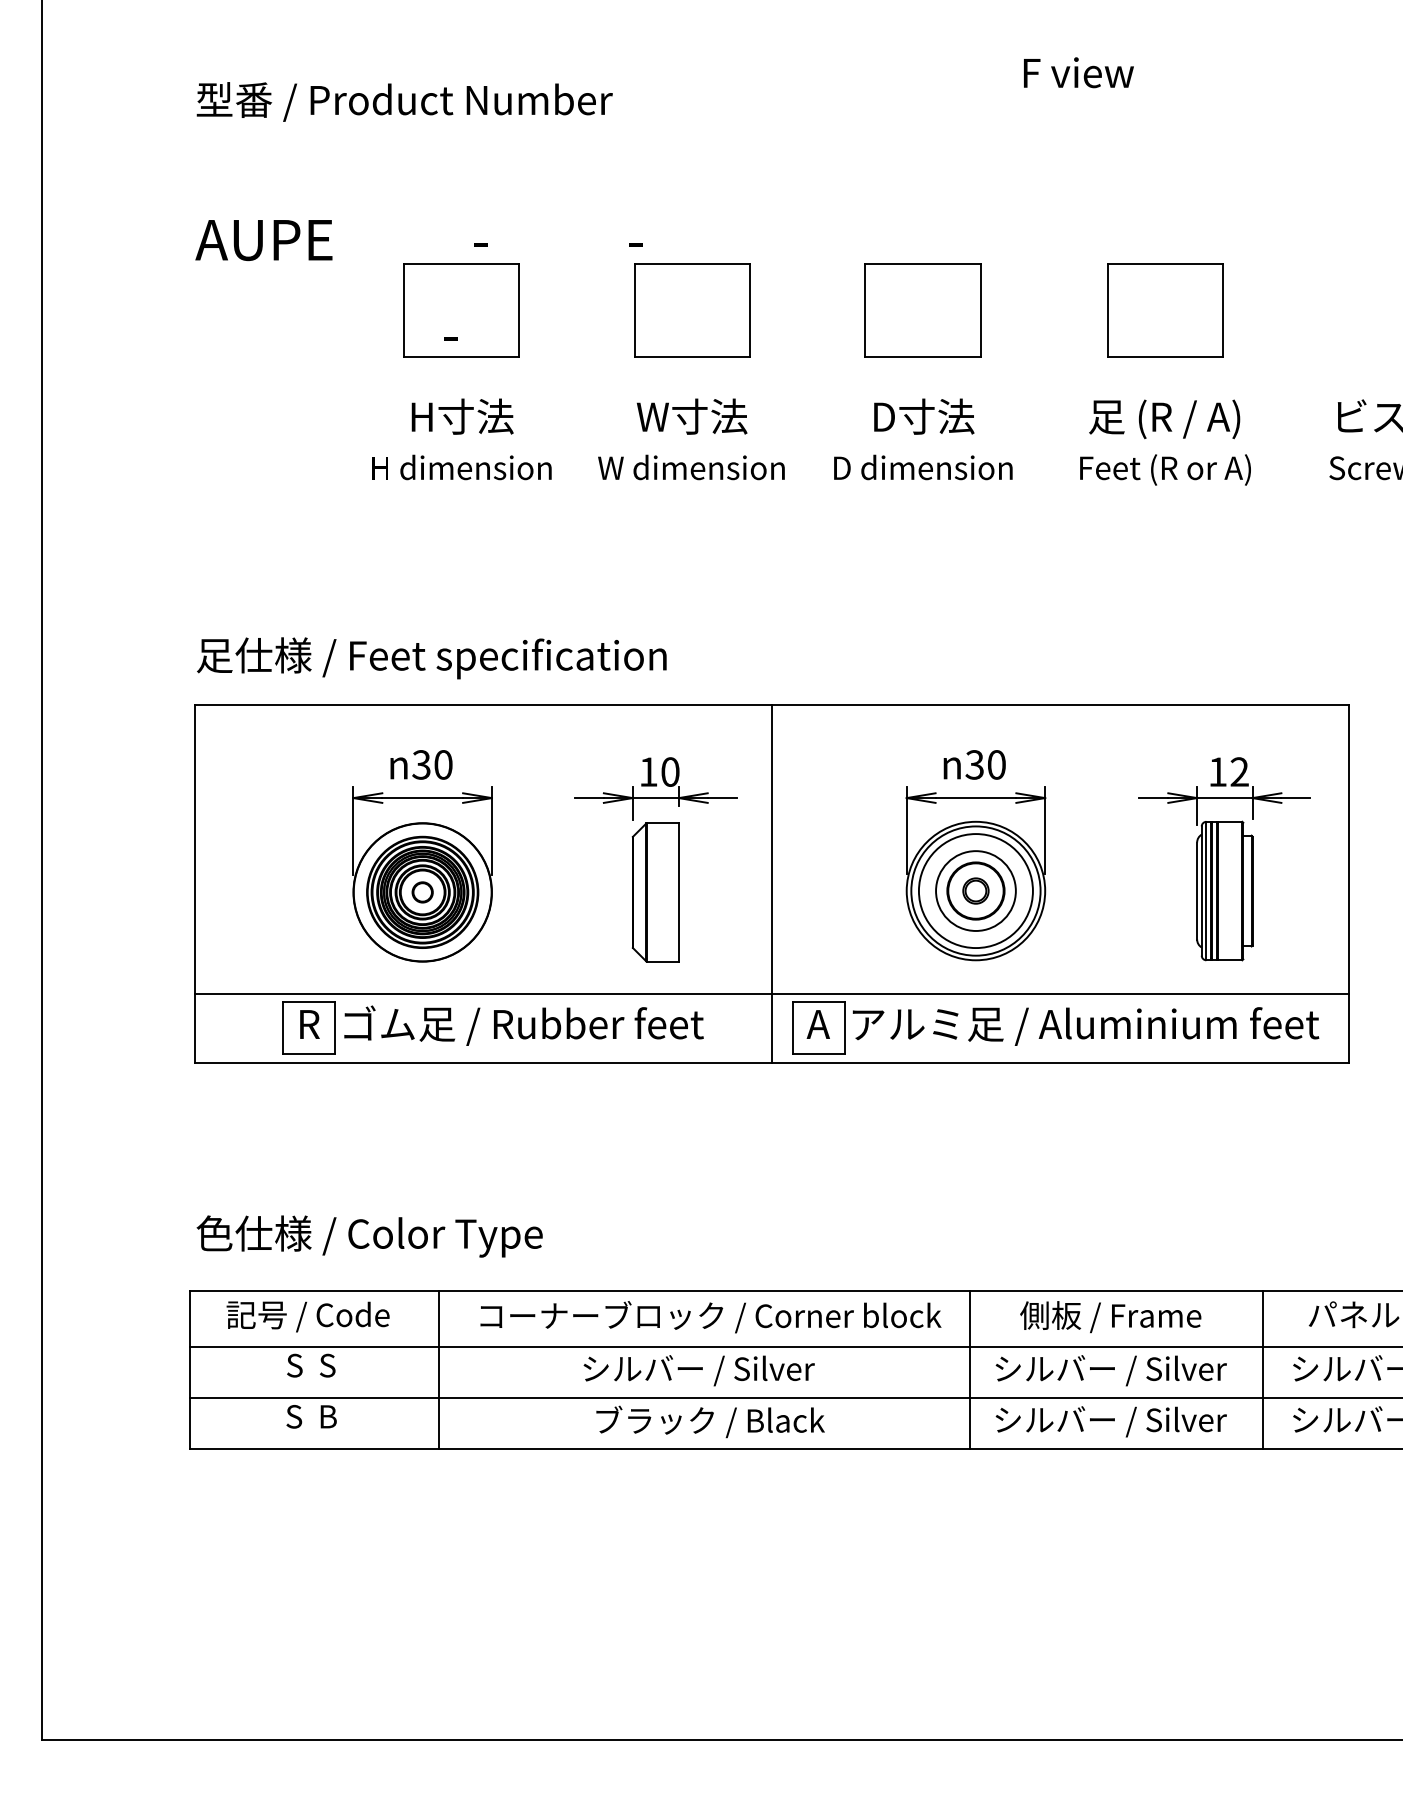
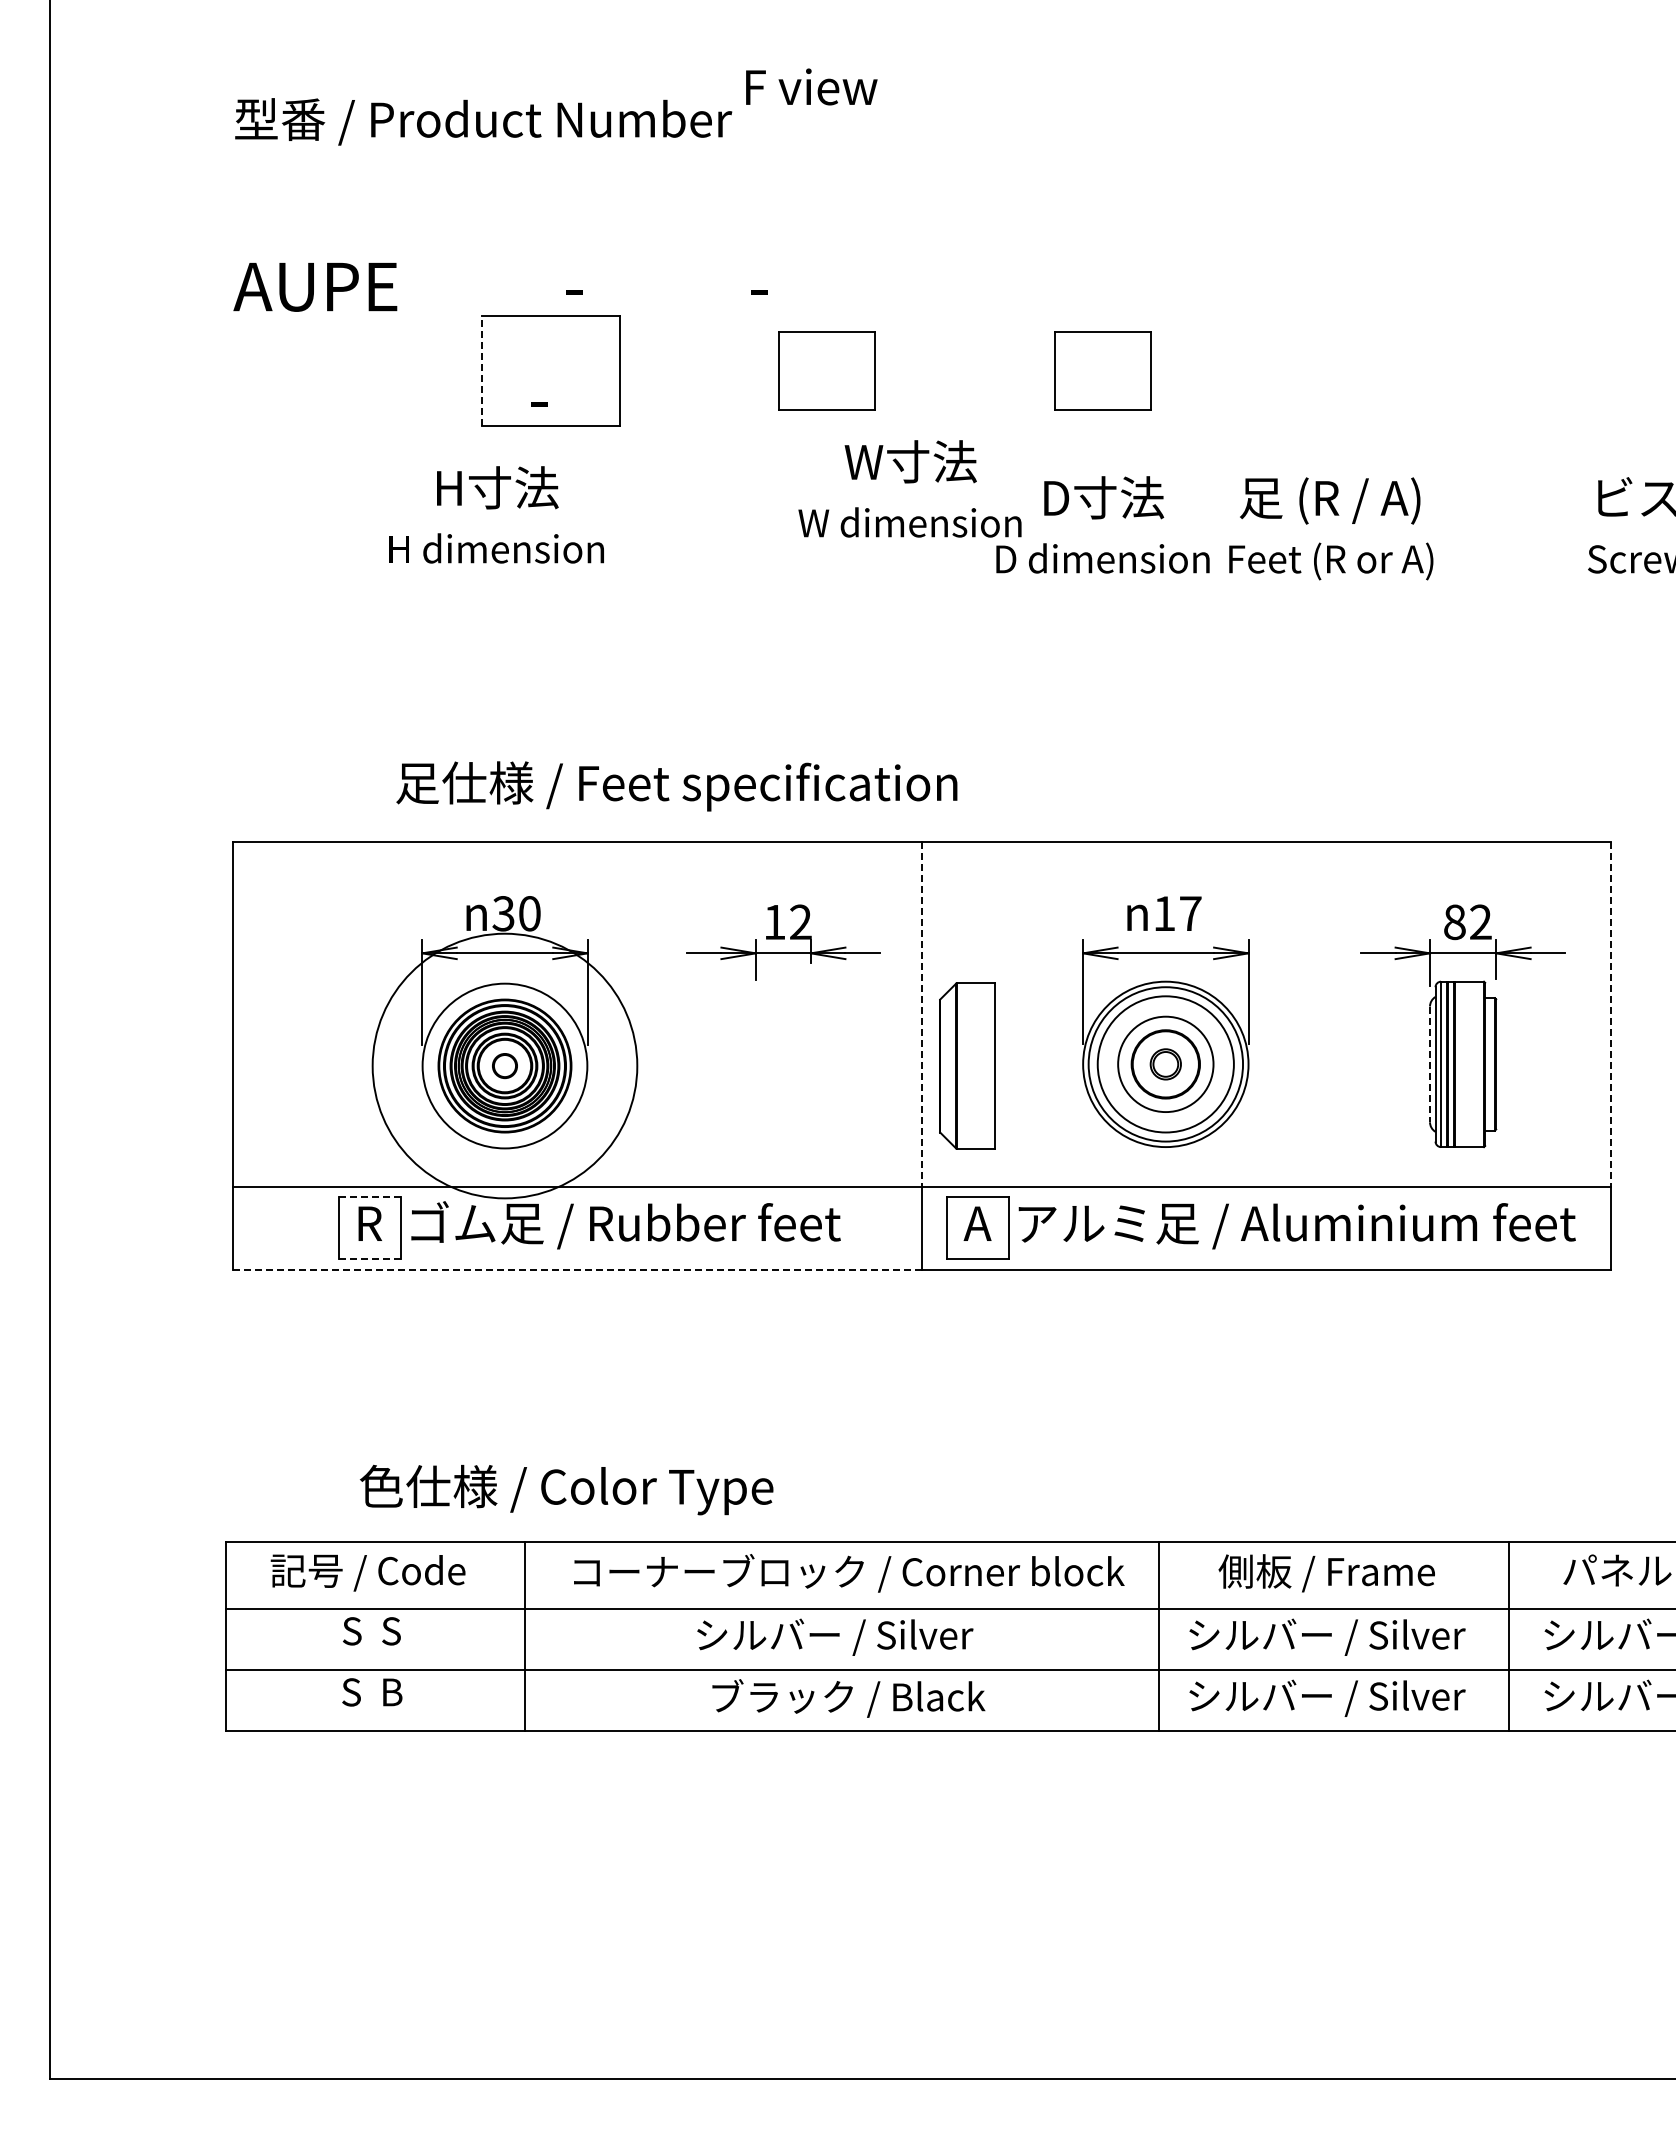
text: (1078, 72) -> (811, 86), moved
line: (403, 310) -> (482, 370), solid -> dashed
part: (691, 310) -> (826, 370), size x0.7
part: (922, 310) -> (1102, 370), size x0.7
part: (1164, 310) -> (1391, 370), removed
text: (461, 439) -> (496, 514), moved
text: (691, 439) -> (909, 488), moved
text: (1165, 442) -> (1331, 528), moved
text: (431, 658) -> (676, 786), moved
text: (985, 764) -> (1177, 913), 30 -> 17
text: (670, 772) -> (800, 922), 10 -> 12
text: (1217, 772) -> (1454, 922), 12 -> 82
line: (772, 850) -> (922, 1015), solid -> dashed
line: (1349, 850) -> (1611, 1015), solid -> dashed
circle: (422, 891) -> (504, 1065), size x1.6
part: (655, 891) -> (967, 1065), moved
line: (1197, 891) -> (1430, 1064), solid -> dashed
line: (310, 1002) -> (370, 1197), solid -> dashed
line: (309, 1054) -> (369, 1259), solid -> dashed
line: (483, 1062) -> (577, 1269), solid -> dashed
text: (369, 1236) -> (566, 1489), moved

